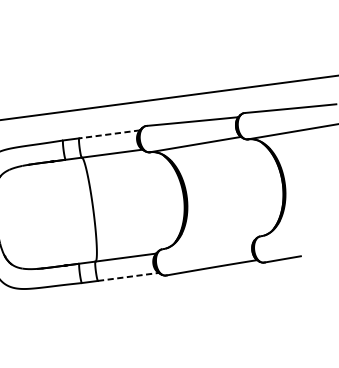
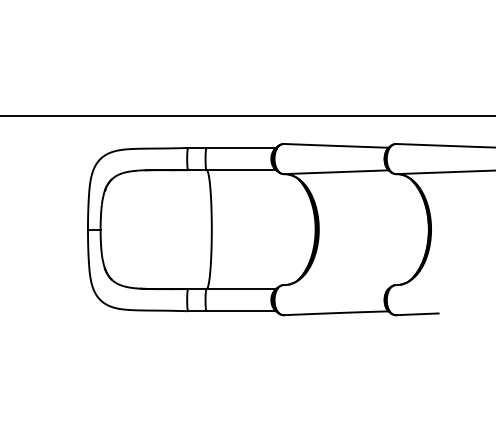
line: (109, 133) -> (241, 147), dashed -> solid
line: (128, 277) -> (241, 311), dashed -> solid

